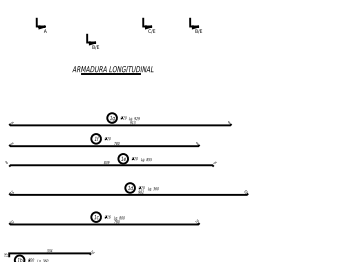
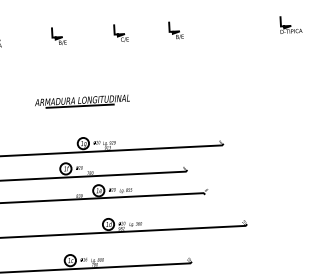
part: (293, 24) -> (290, 23), added
part: (92, 41) -> (58, 36), moved
part: (112, 70) -> (81, 101), moved

